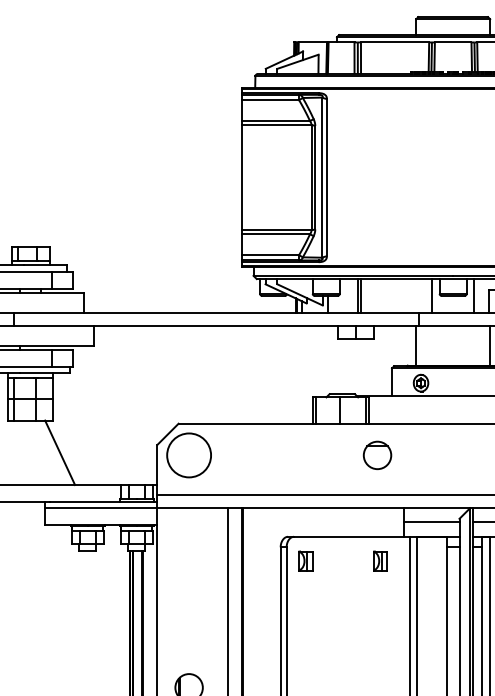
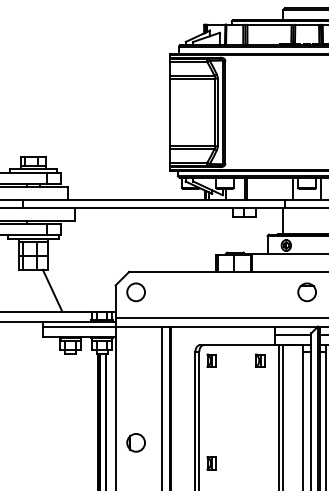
circle: (189, 455) -> (136, 292), size x0.62
part: (376, 455) -> (306, 292), moved

